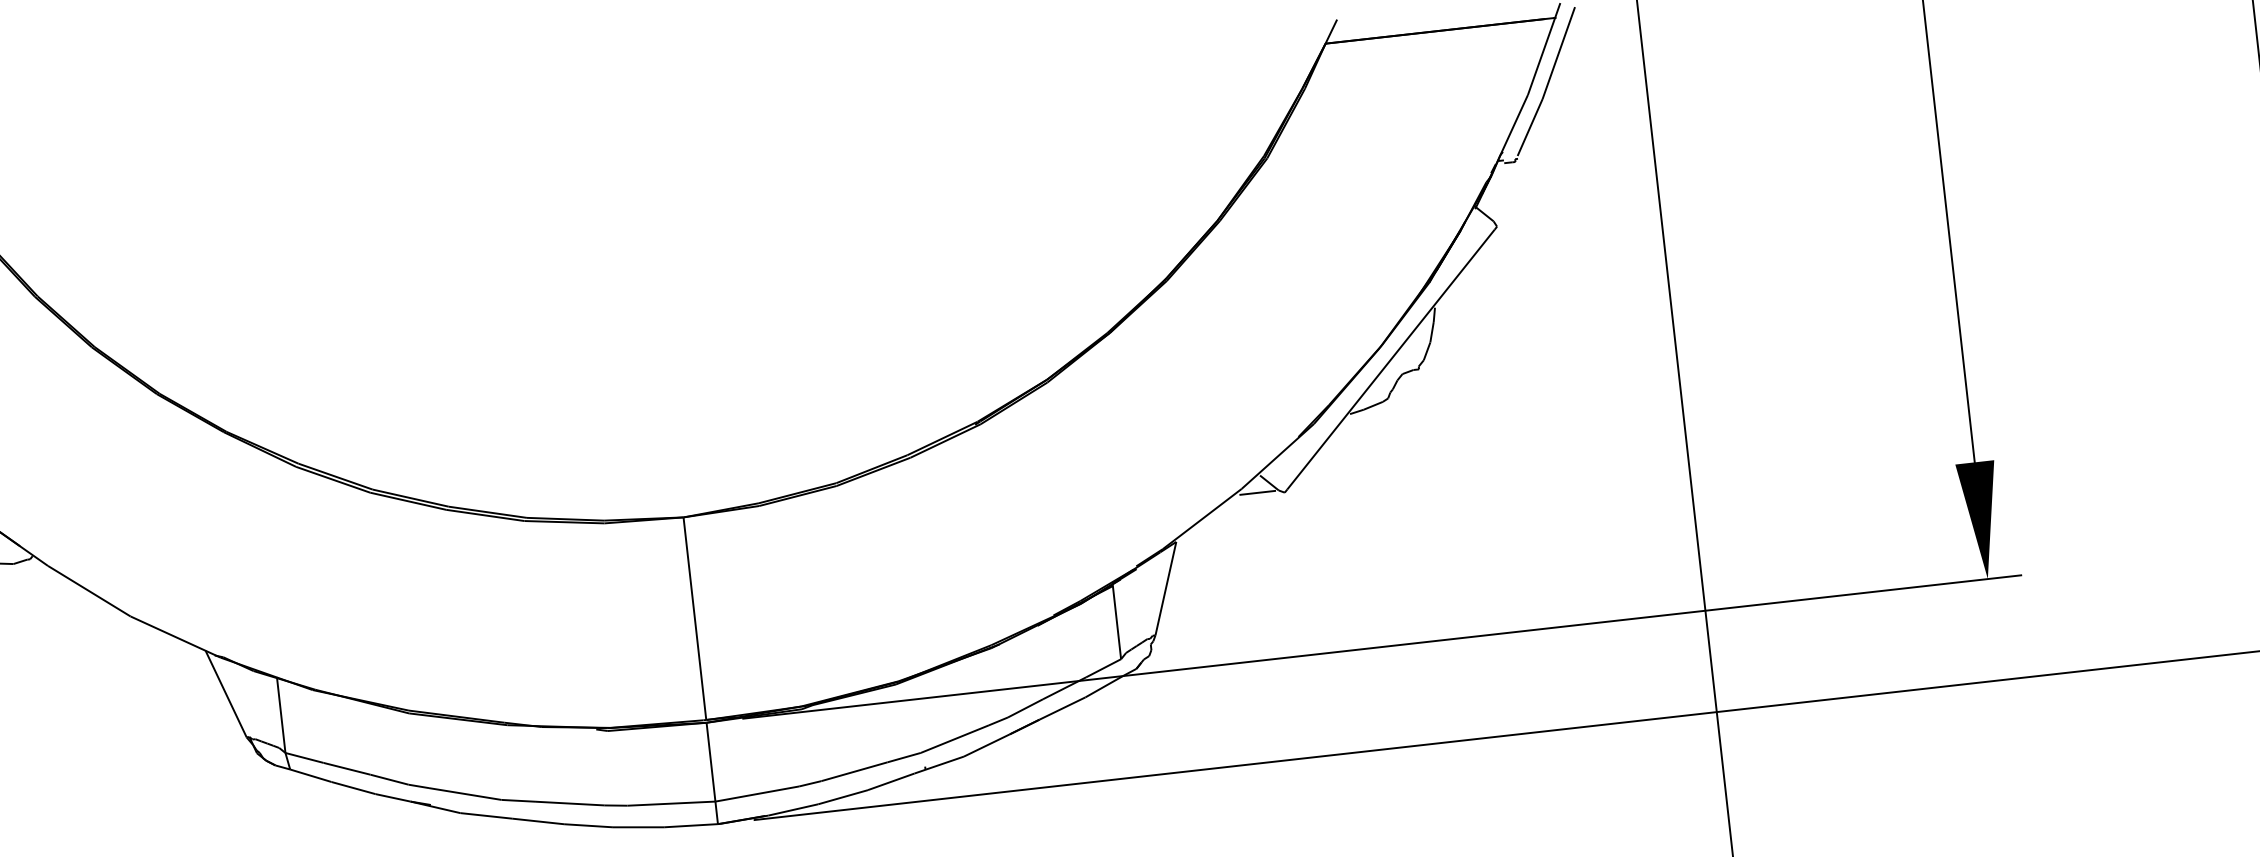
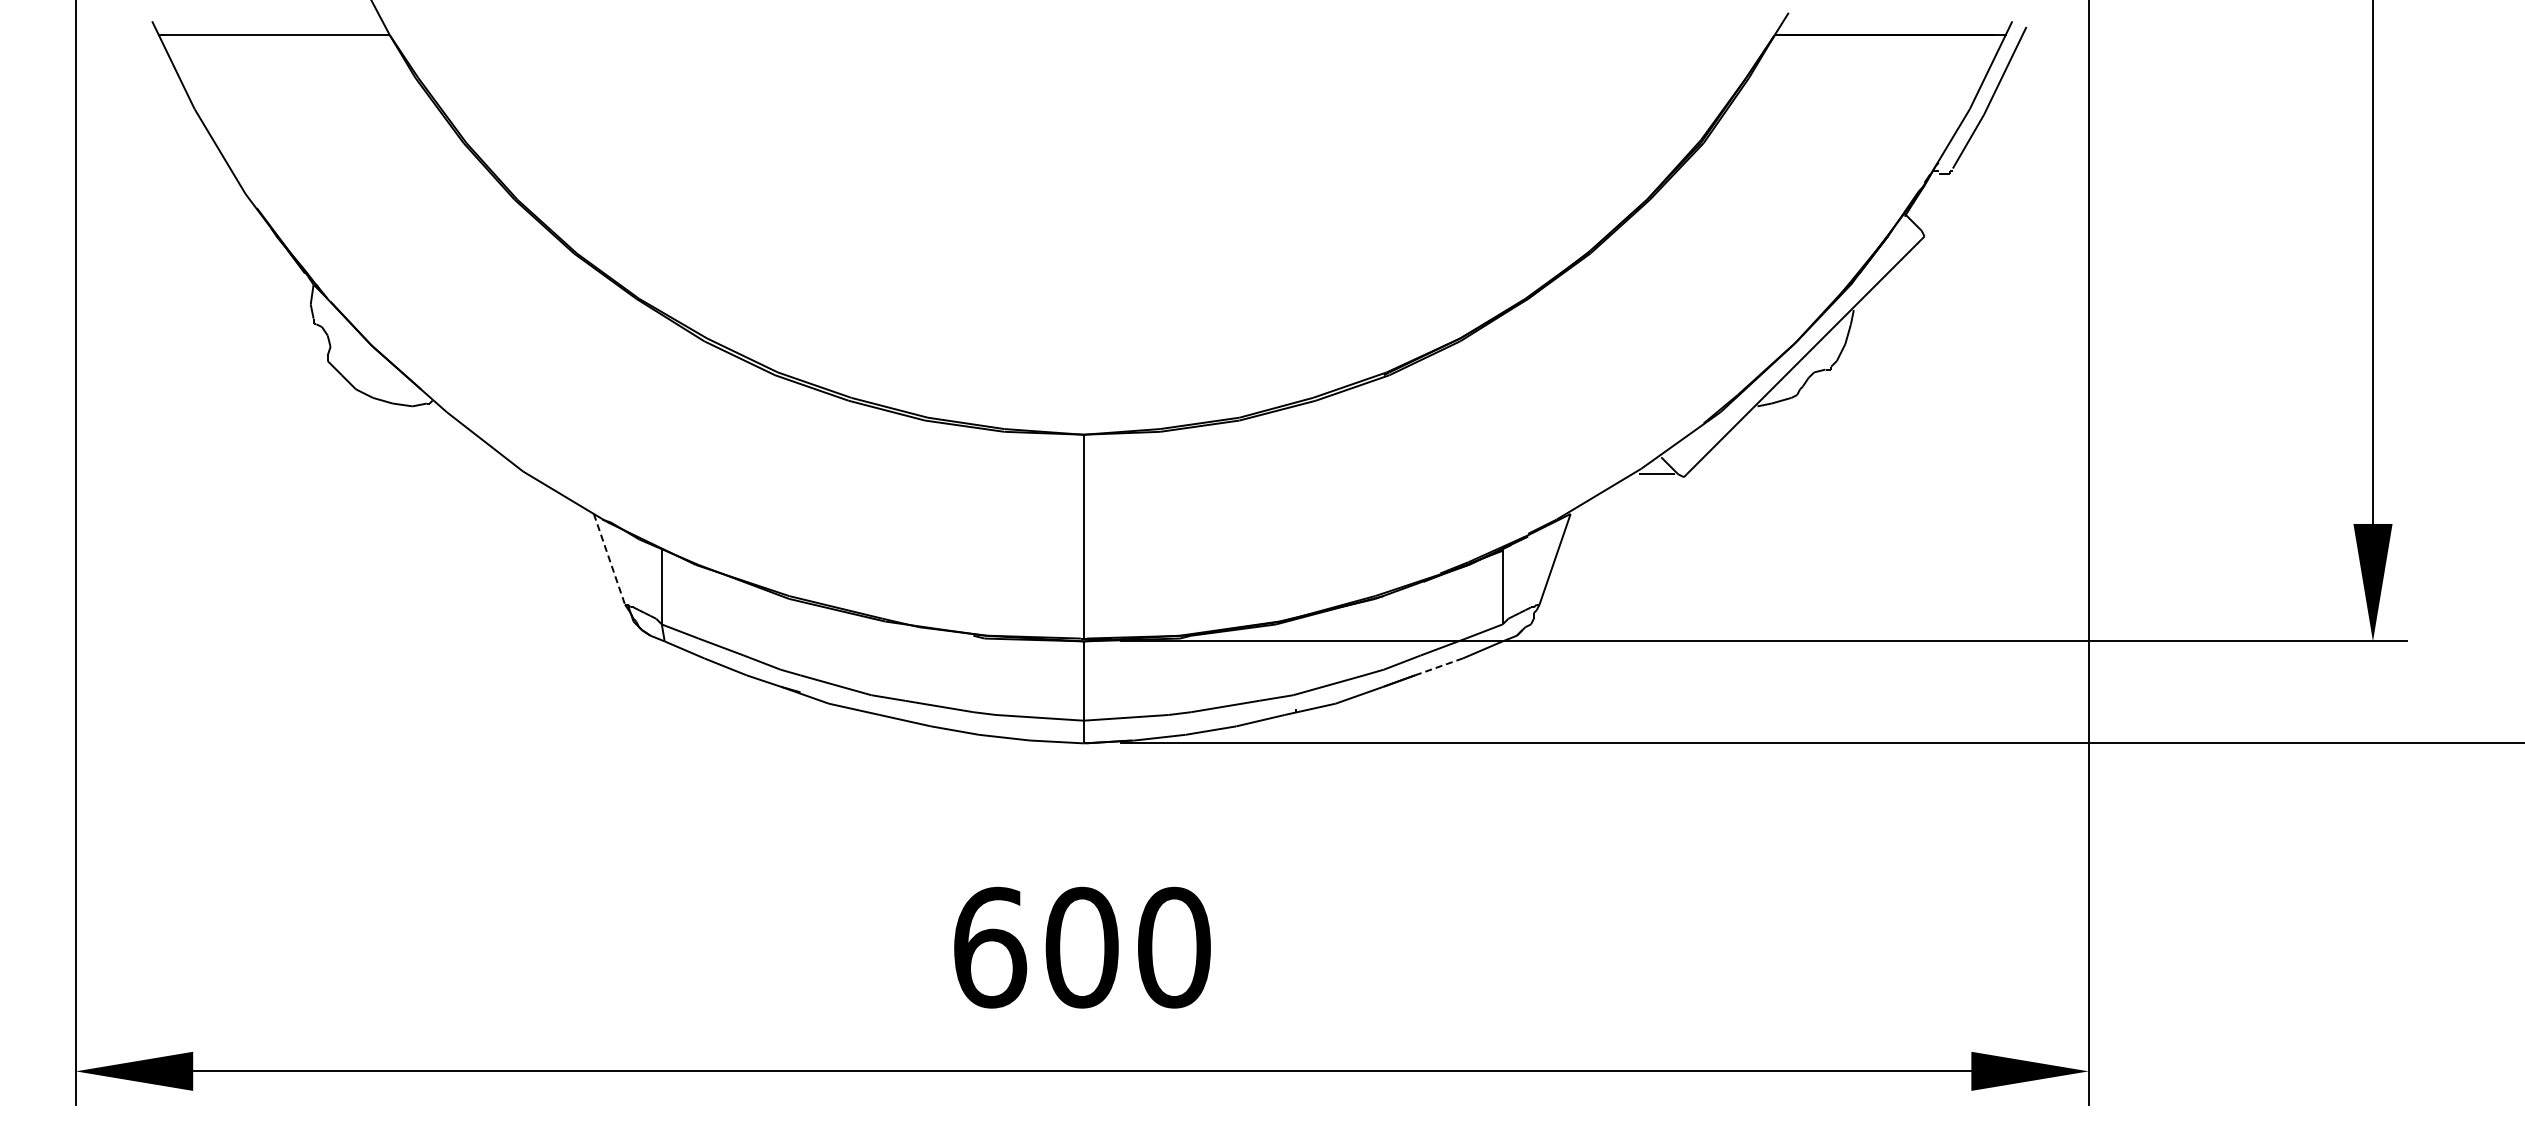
line: (226, 694) -> (609, 559), solid -> dashed
line: (1062, 708) -> (1439, 666), solid -> dashed

